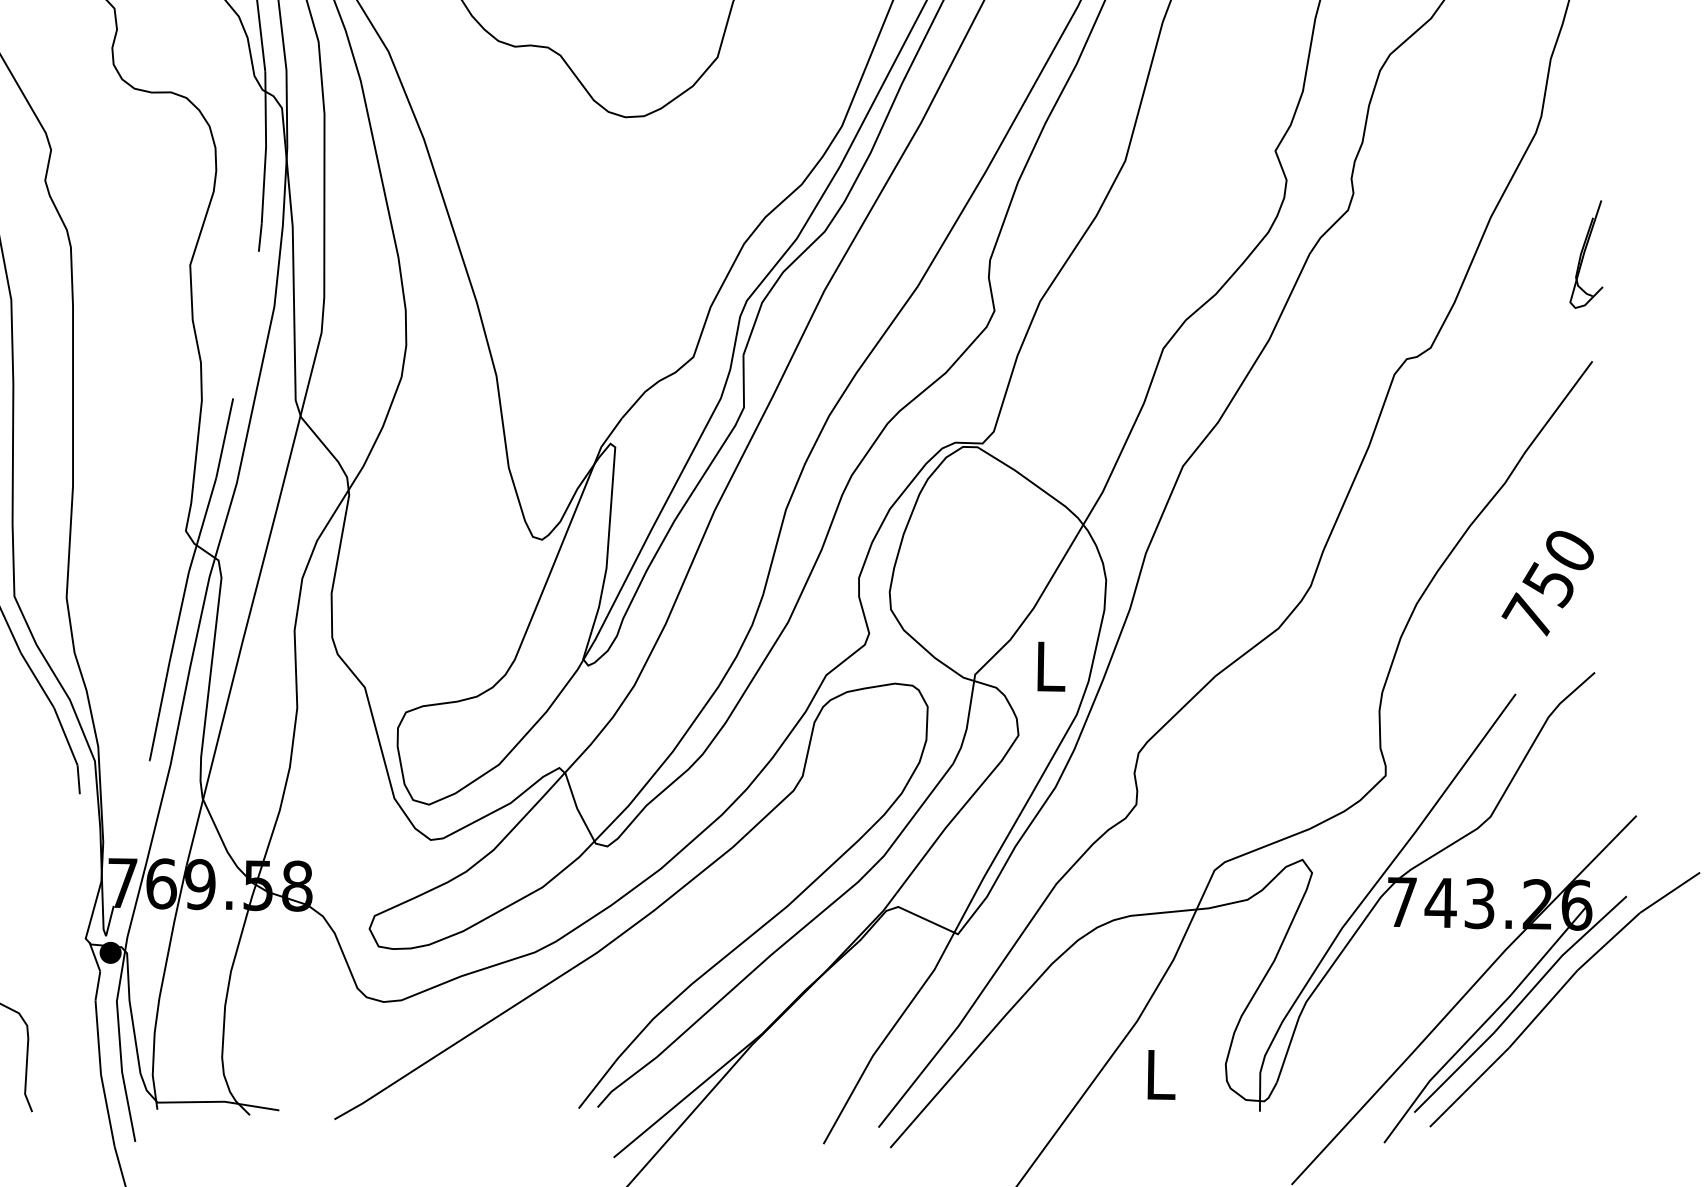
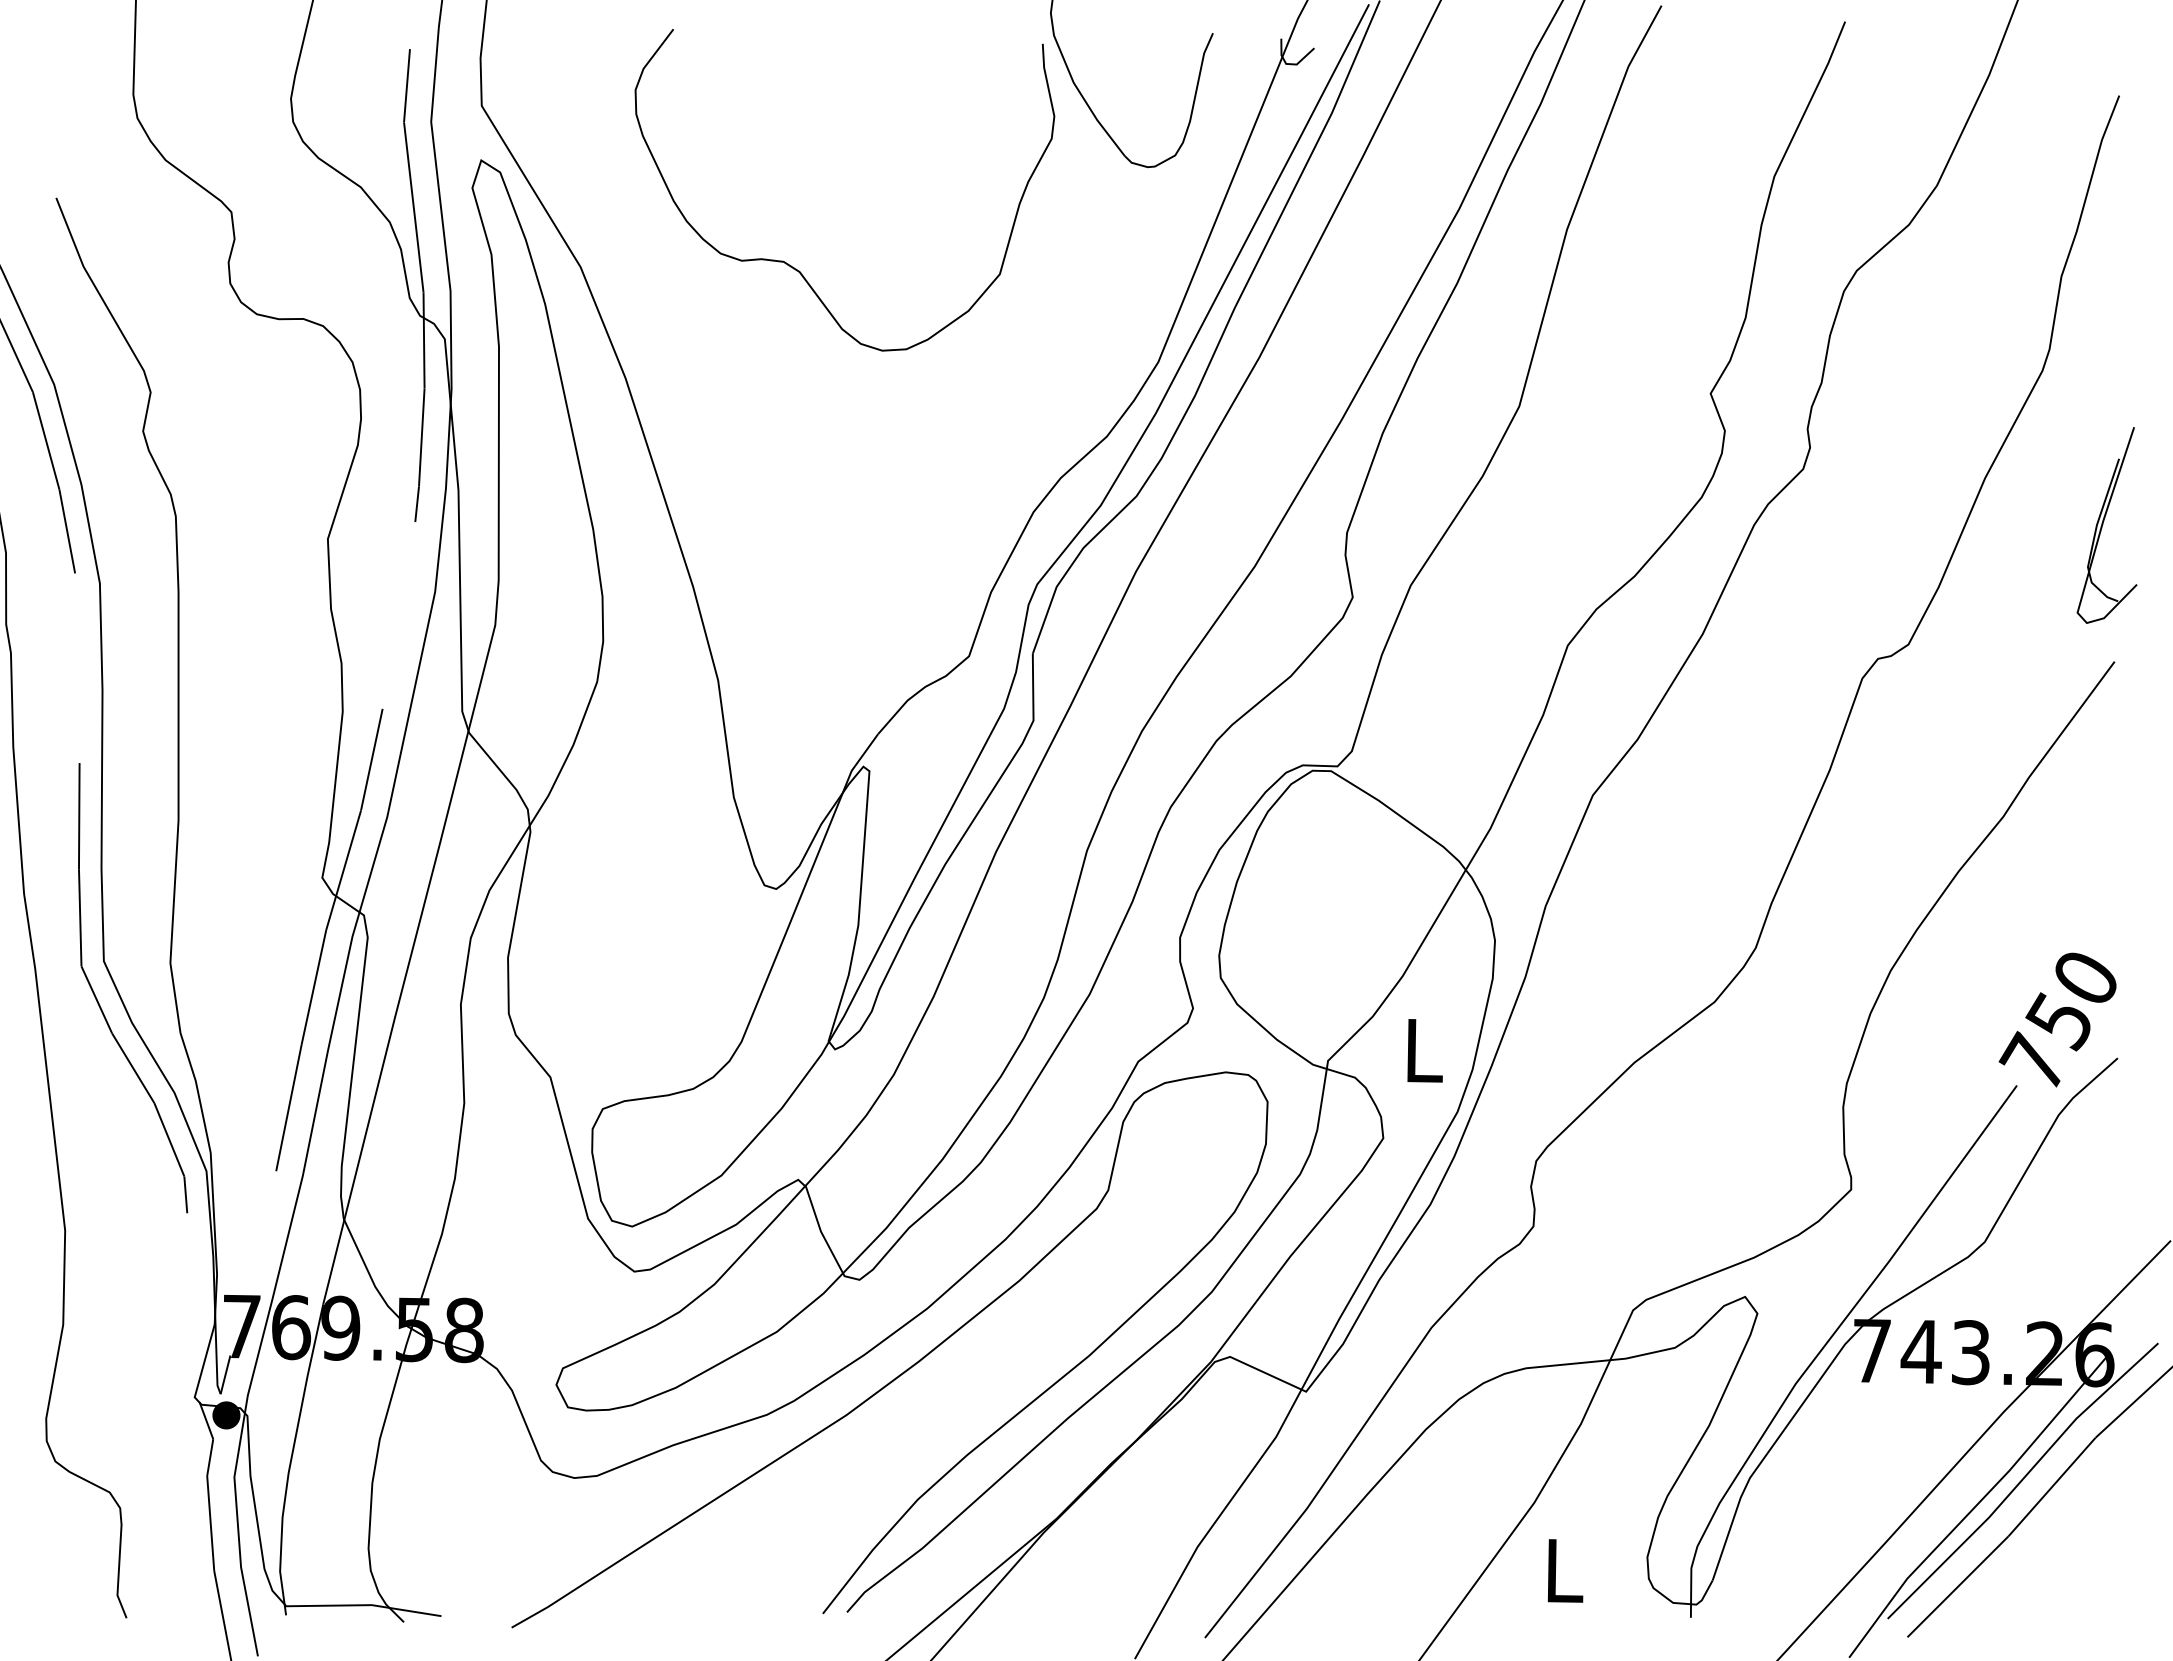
part: (1586, 254) -> (2106, 525), size x1.43
text: (1547, 583) -> (2057, 1019), moved

